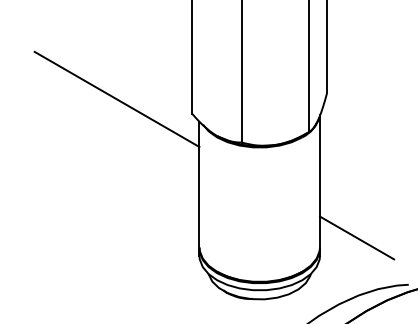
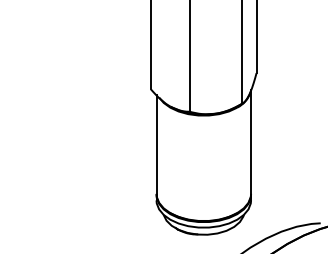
line: (116, 98) -> (91, 77), removed
line: (357, 237) -> (280, 186), removed

